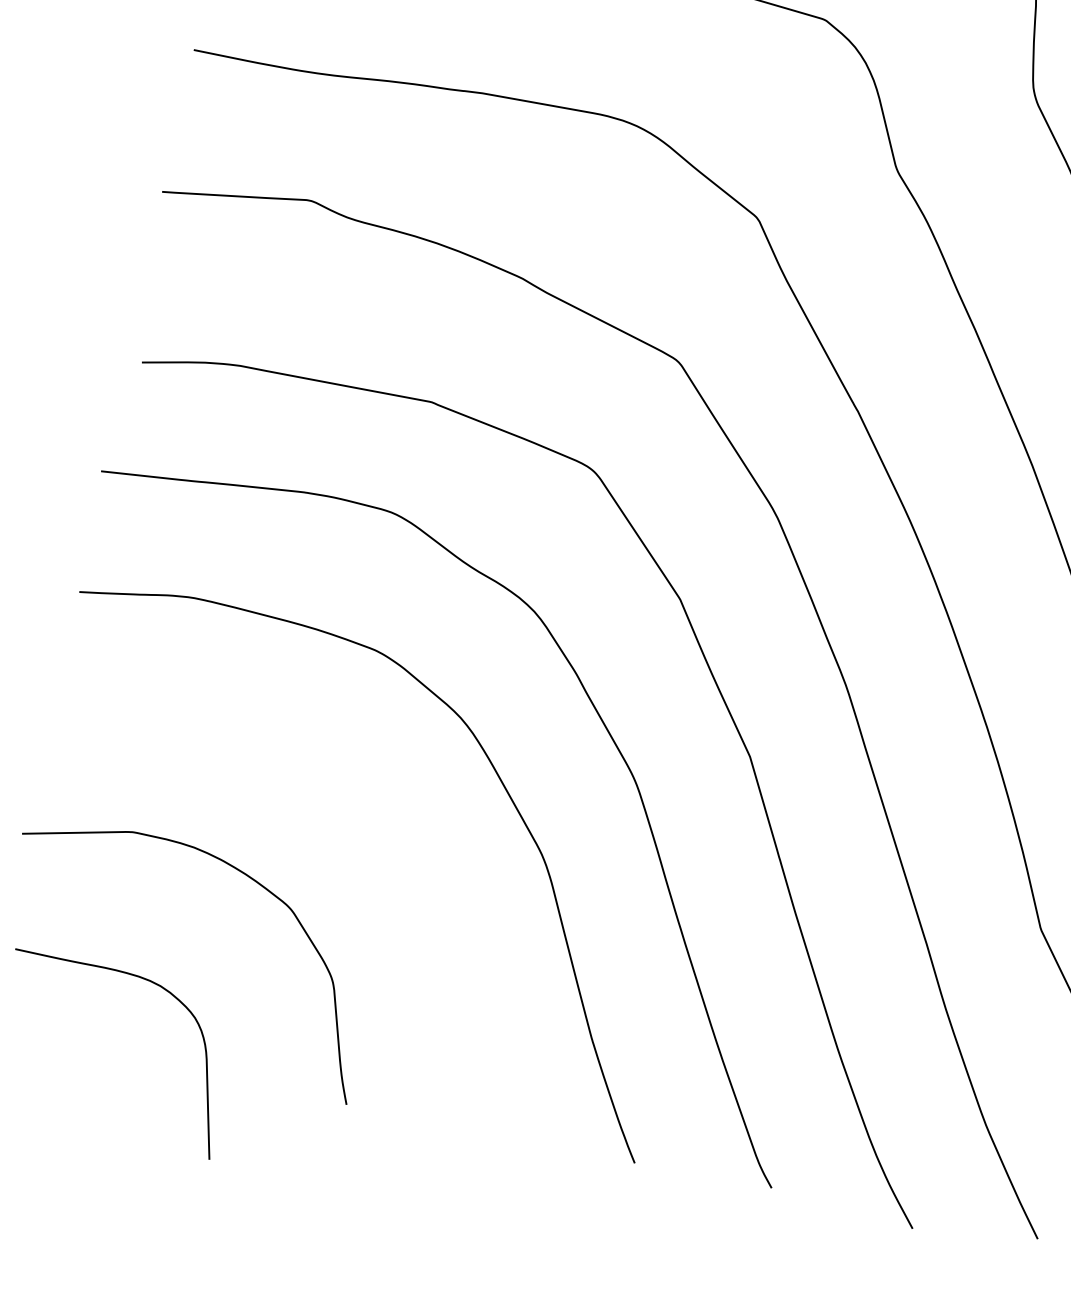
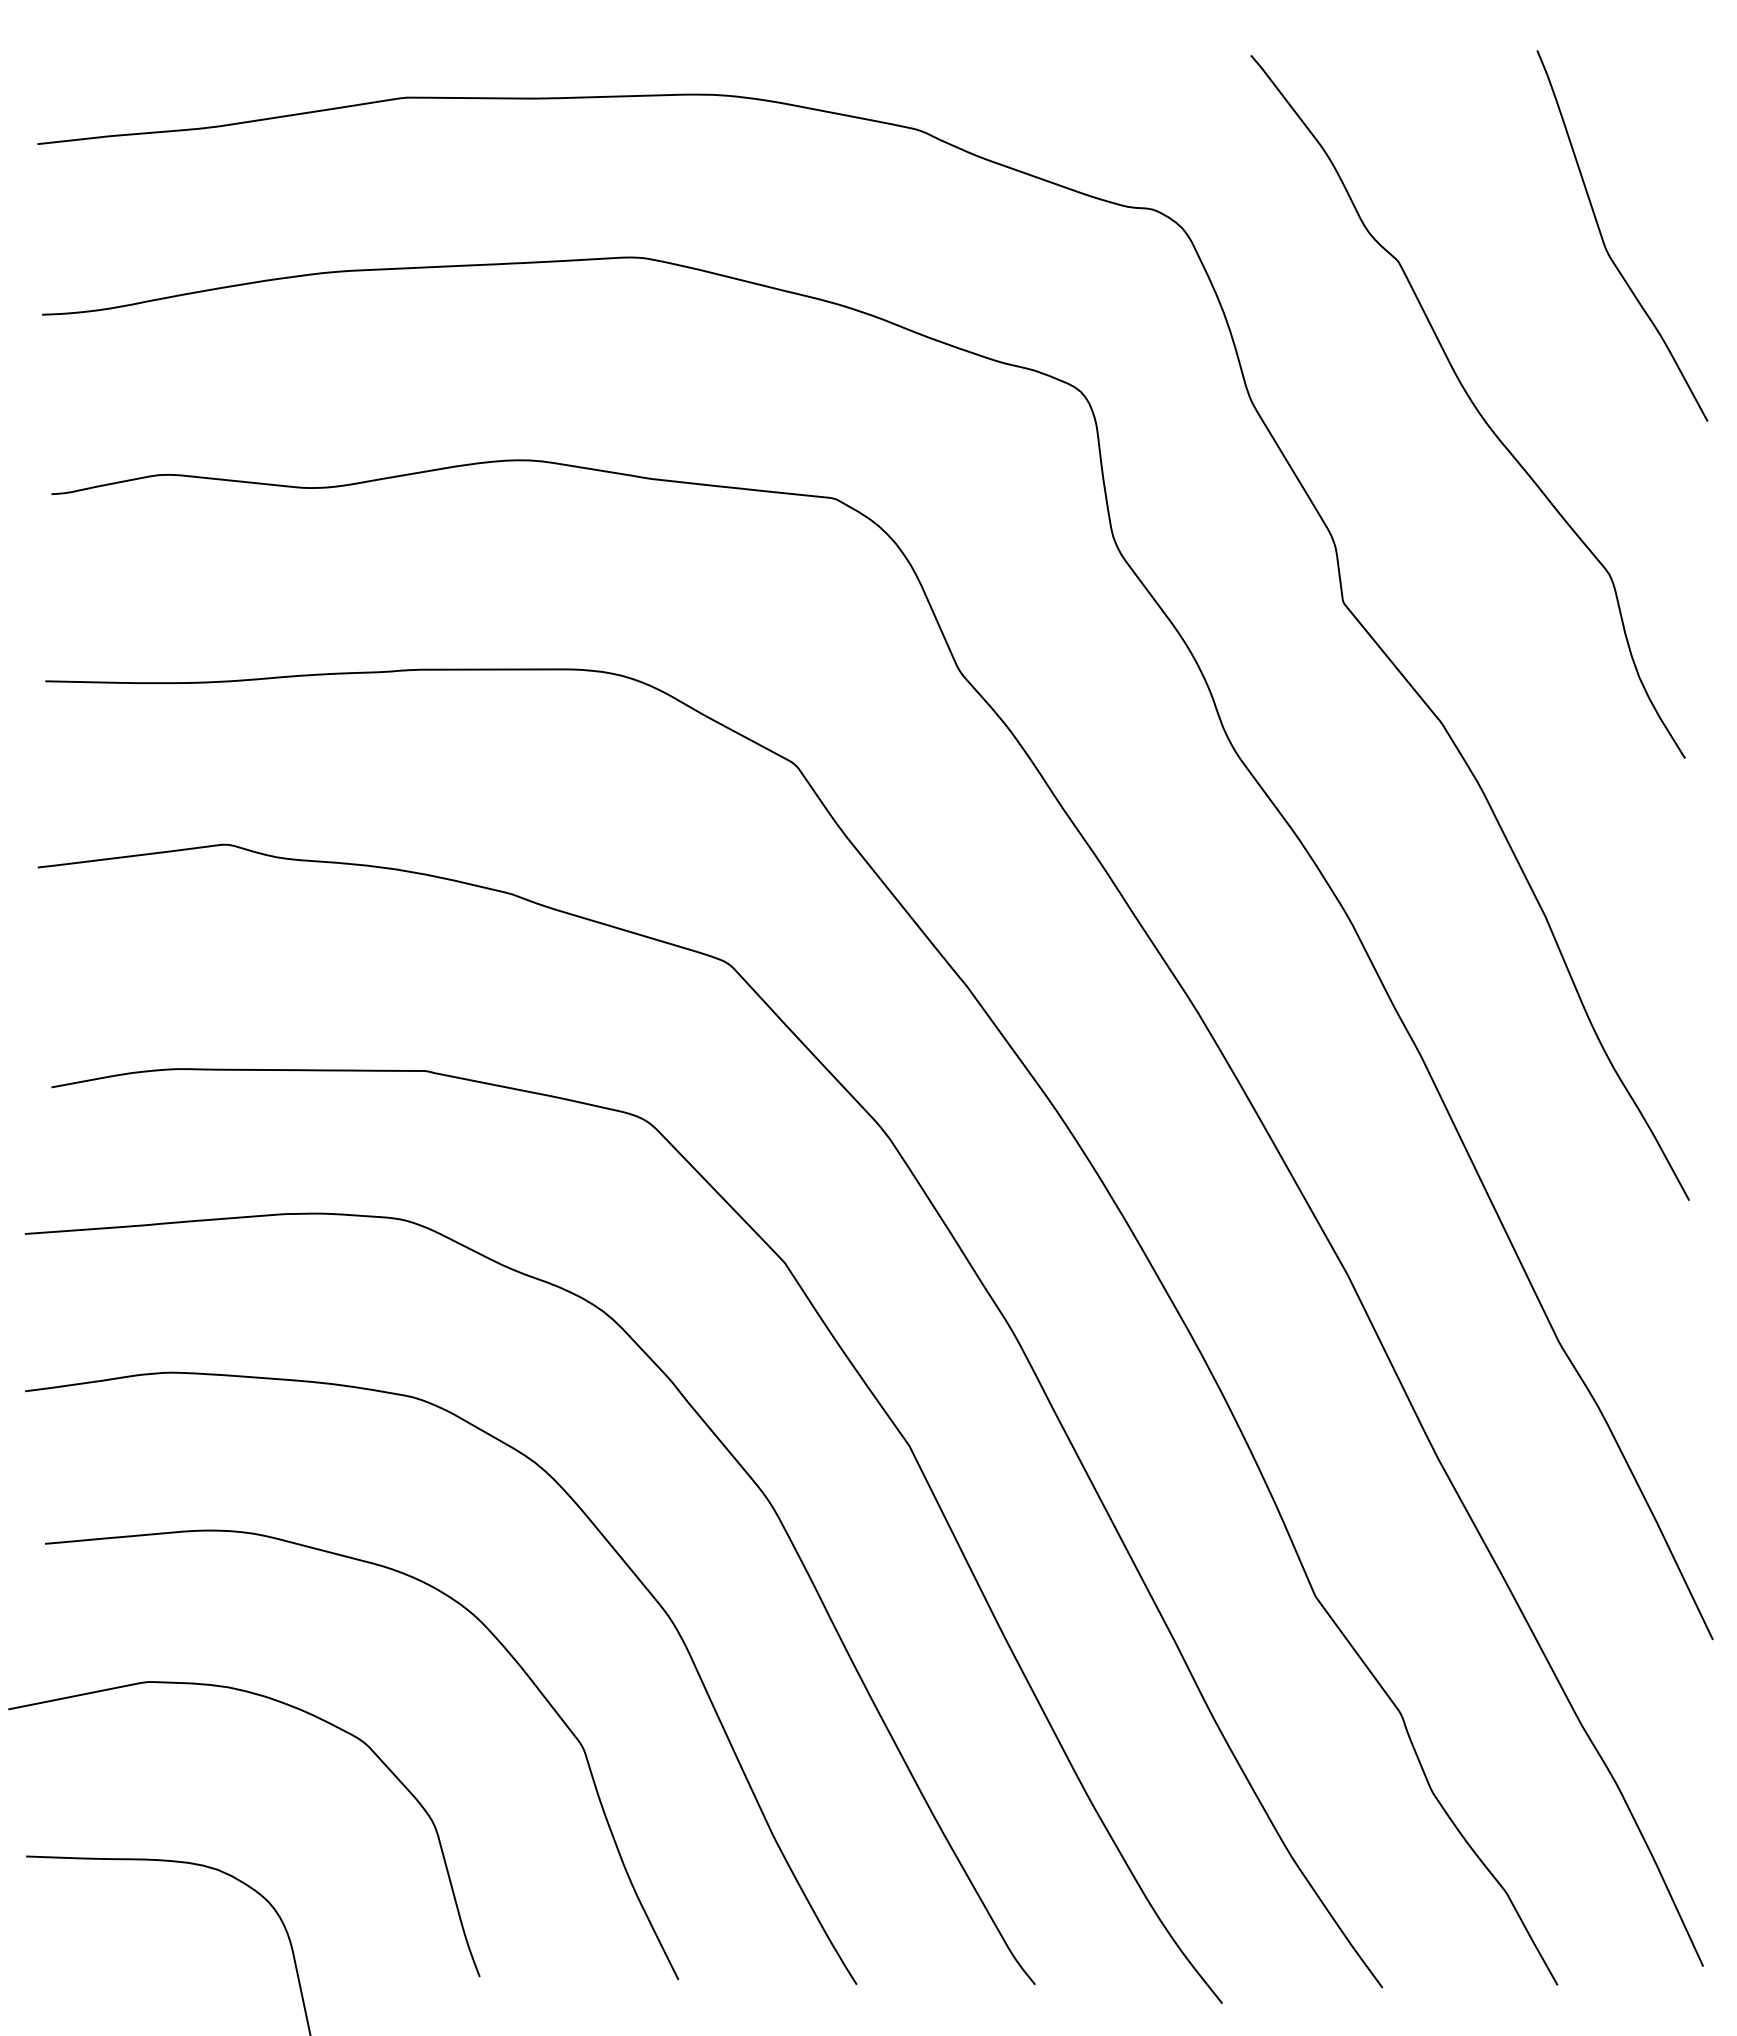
curve: (402, 841) -> (489, 1632), added

